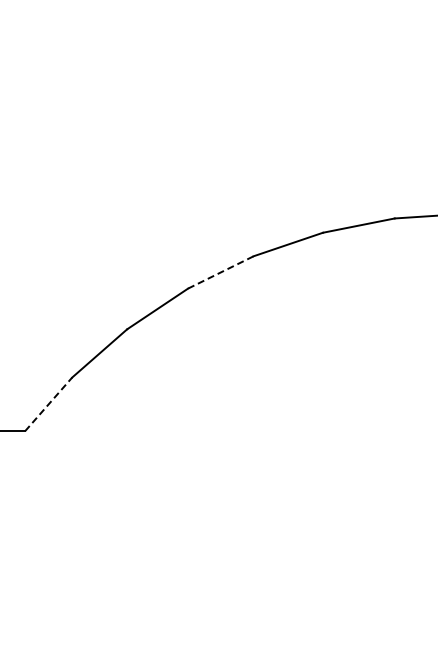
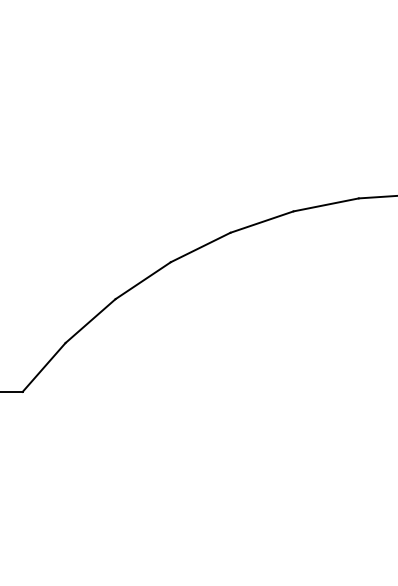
line: (220, 272) -> (200, 247), dashed -> solid
line: (48, 404) -> (43, 367), dashed -> solid

